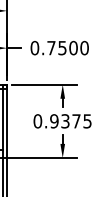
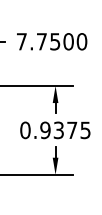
text: (34, 47) -> (21, 40), 0.7500 -> 7.7500

